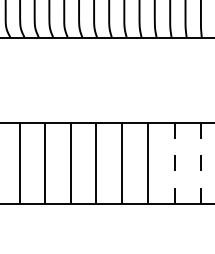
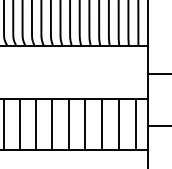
line: (175, 162) -> (102, 124), dashed -> solid
line: (200, 162) -> (118, 124), dashed -> solid

